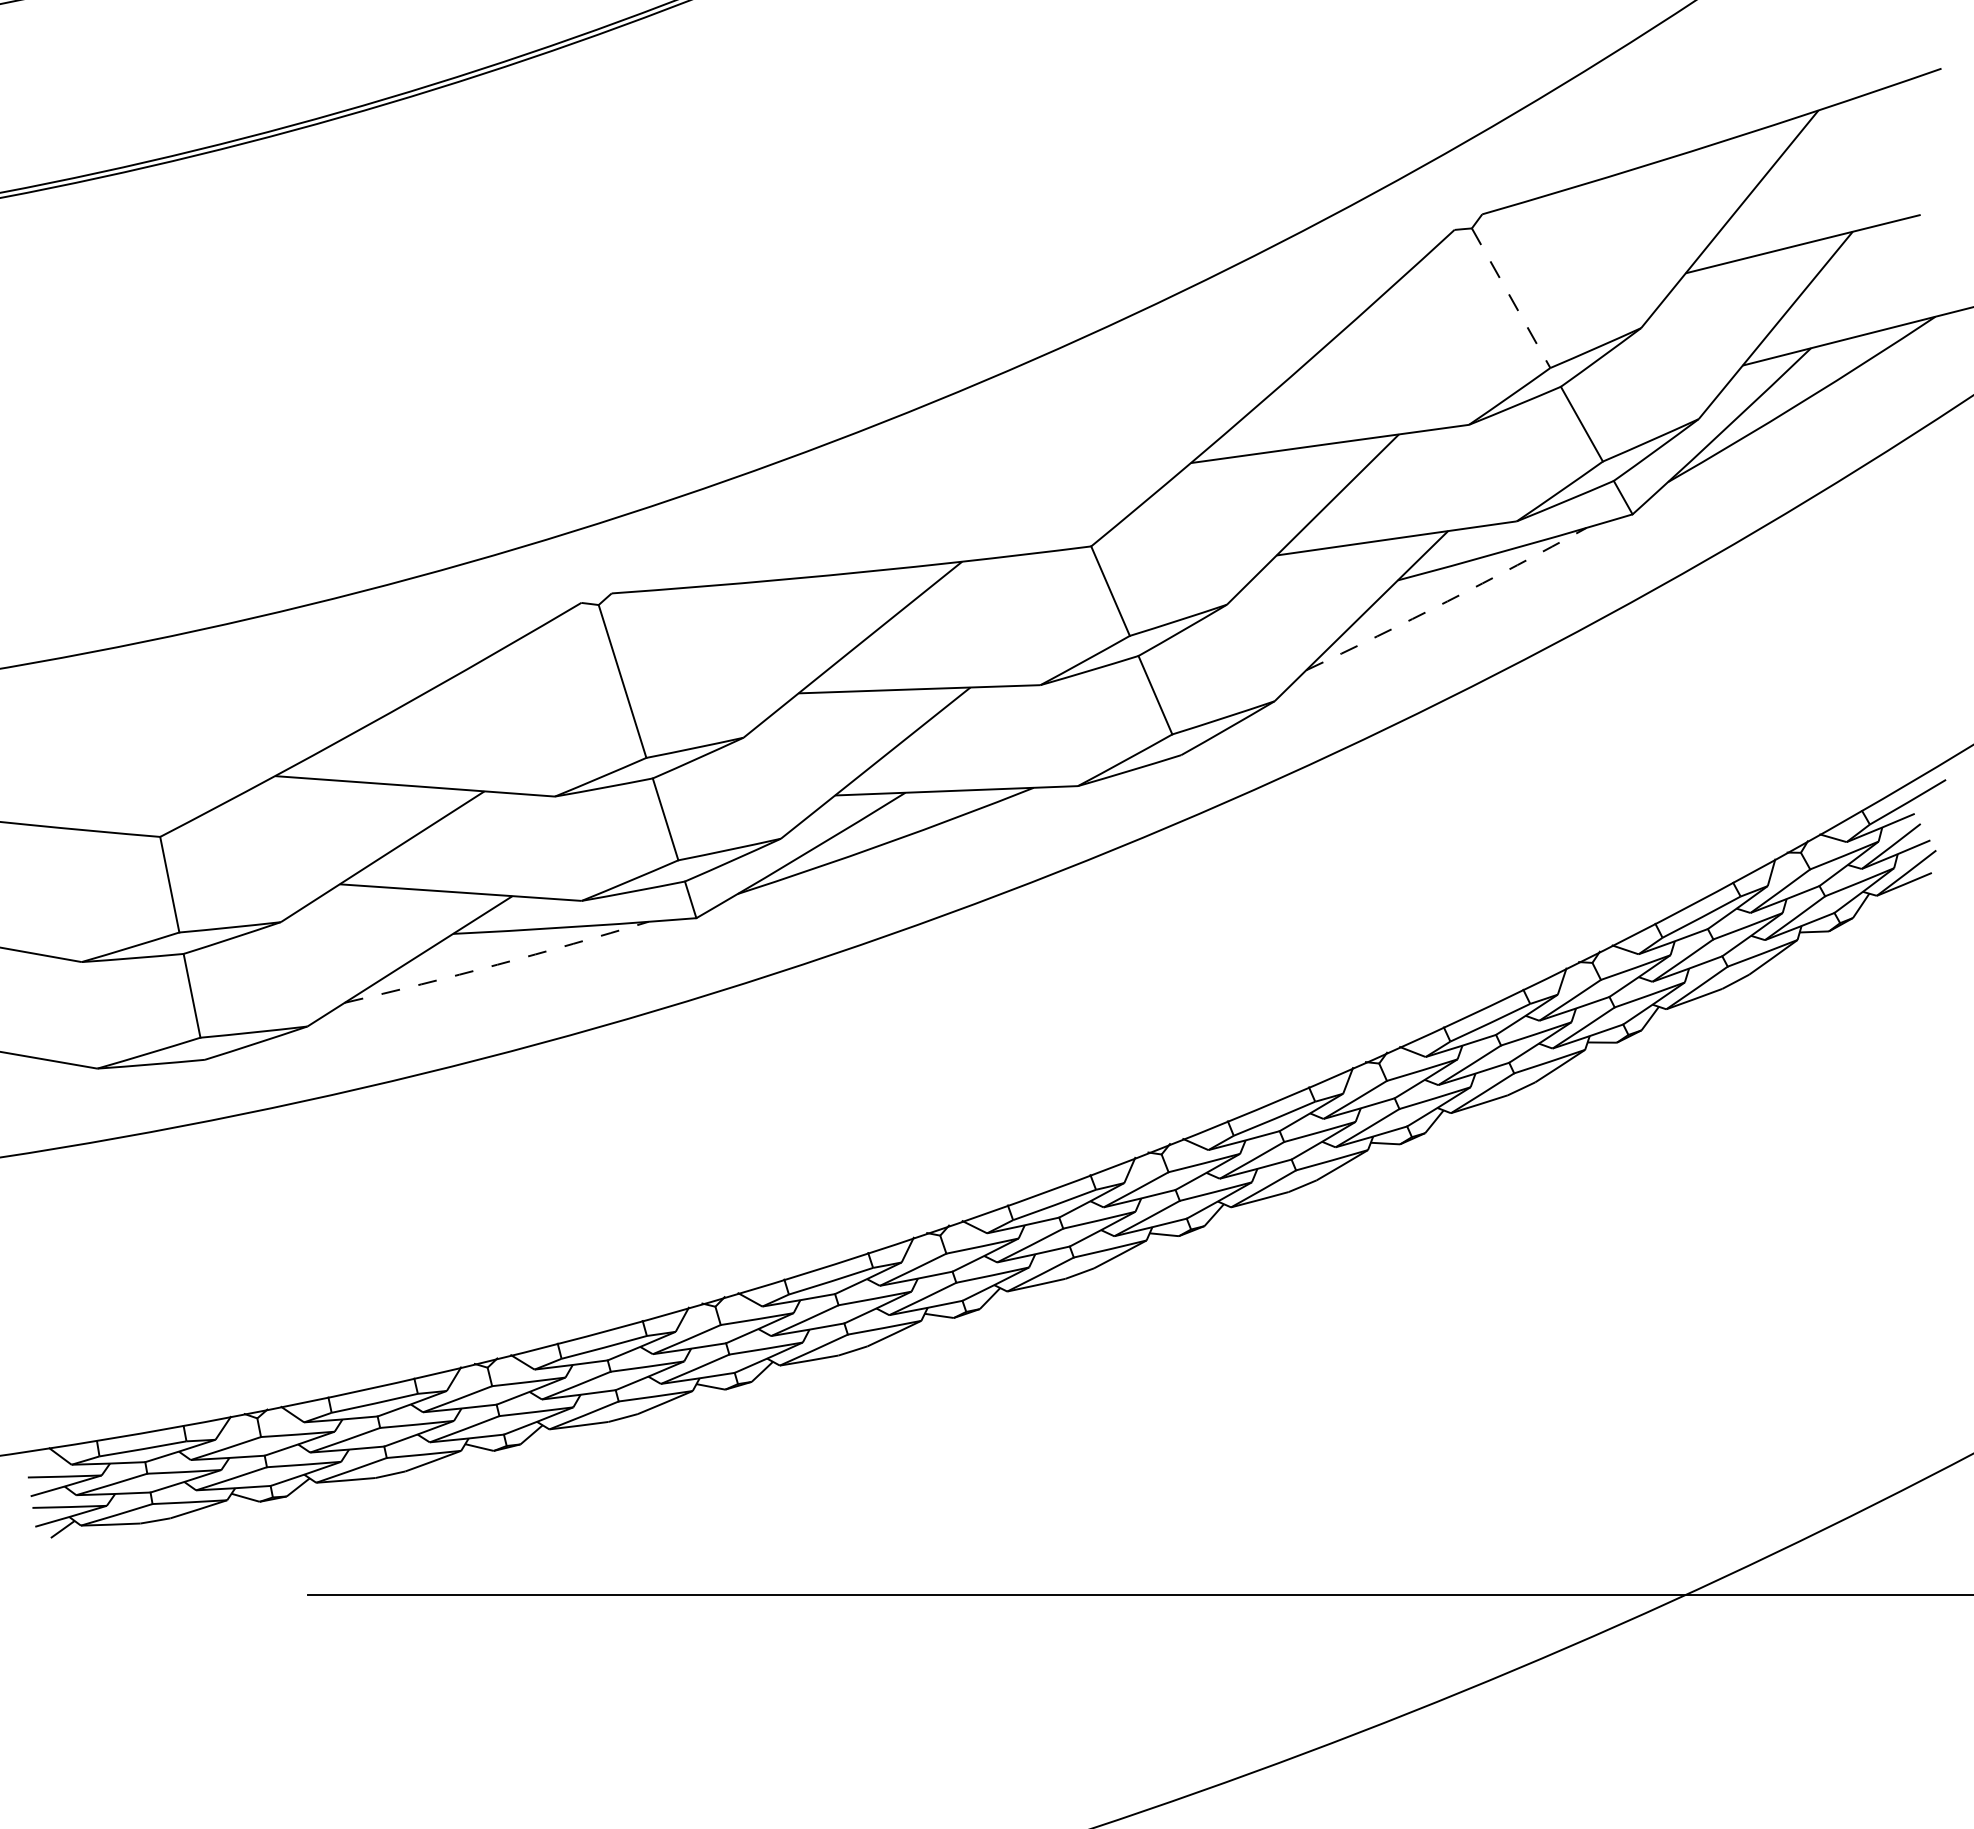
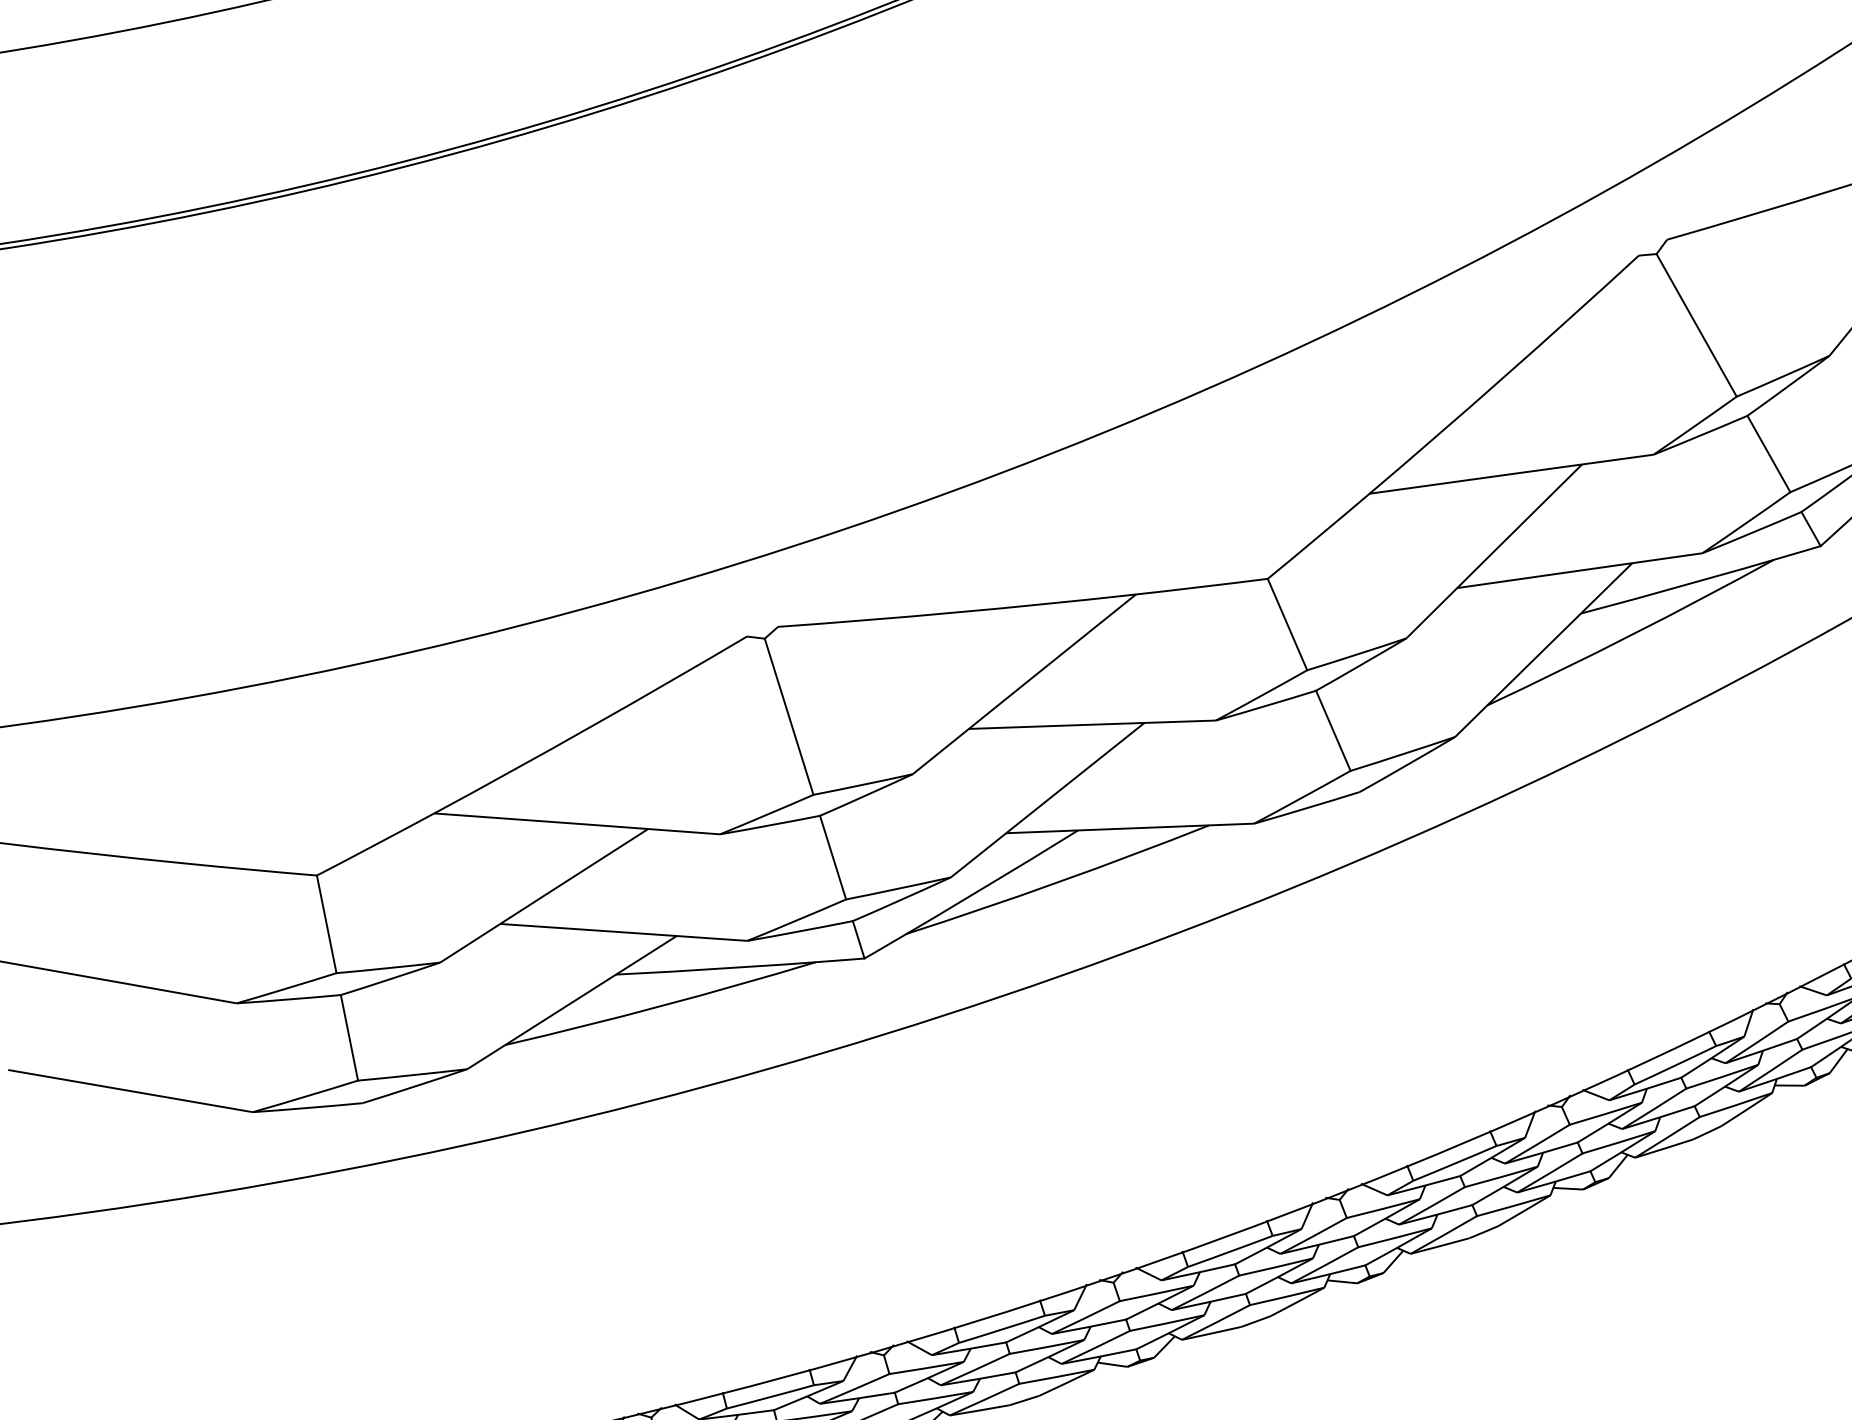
line: (1511, 298) -> (1696, 325), dashed -> solid
arc: (1447, 601) -> (1631, 635), dashed -> solid
arc: (497, 964) -> (661, 1005), dashed -> solid

